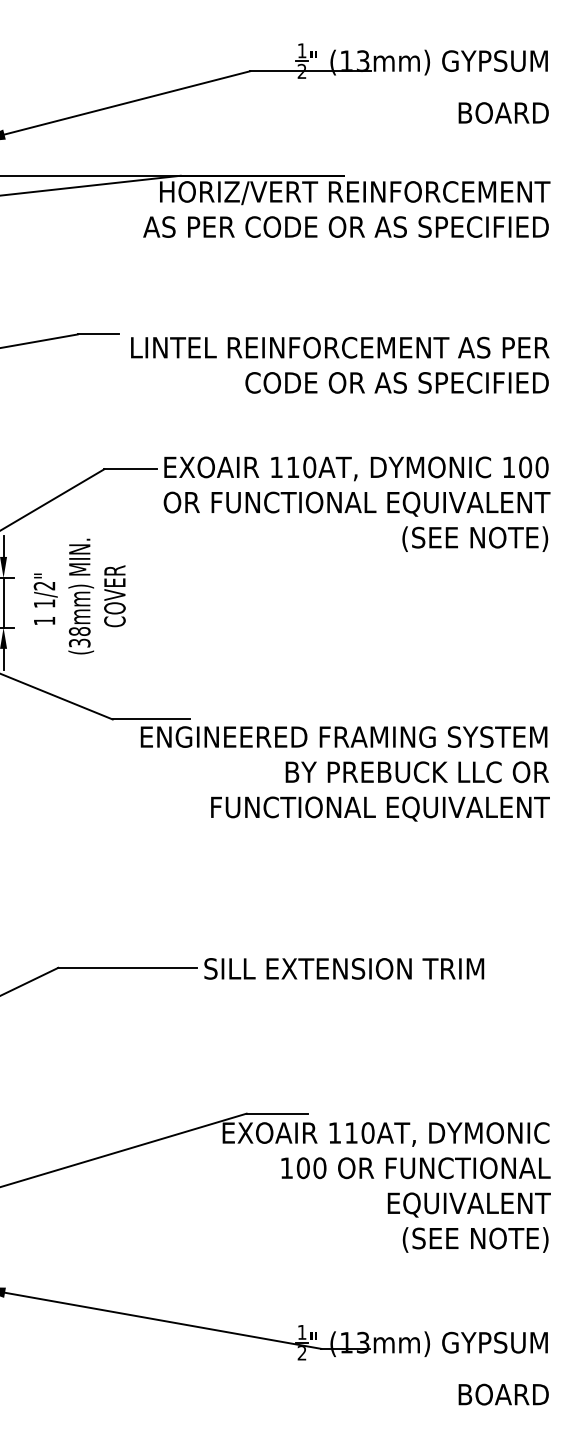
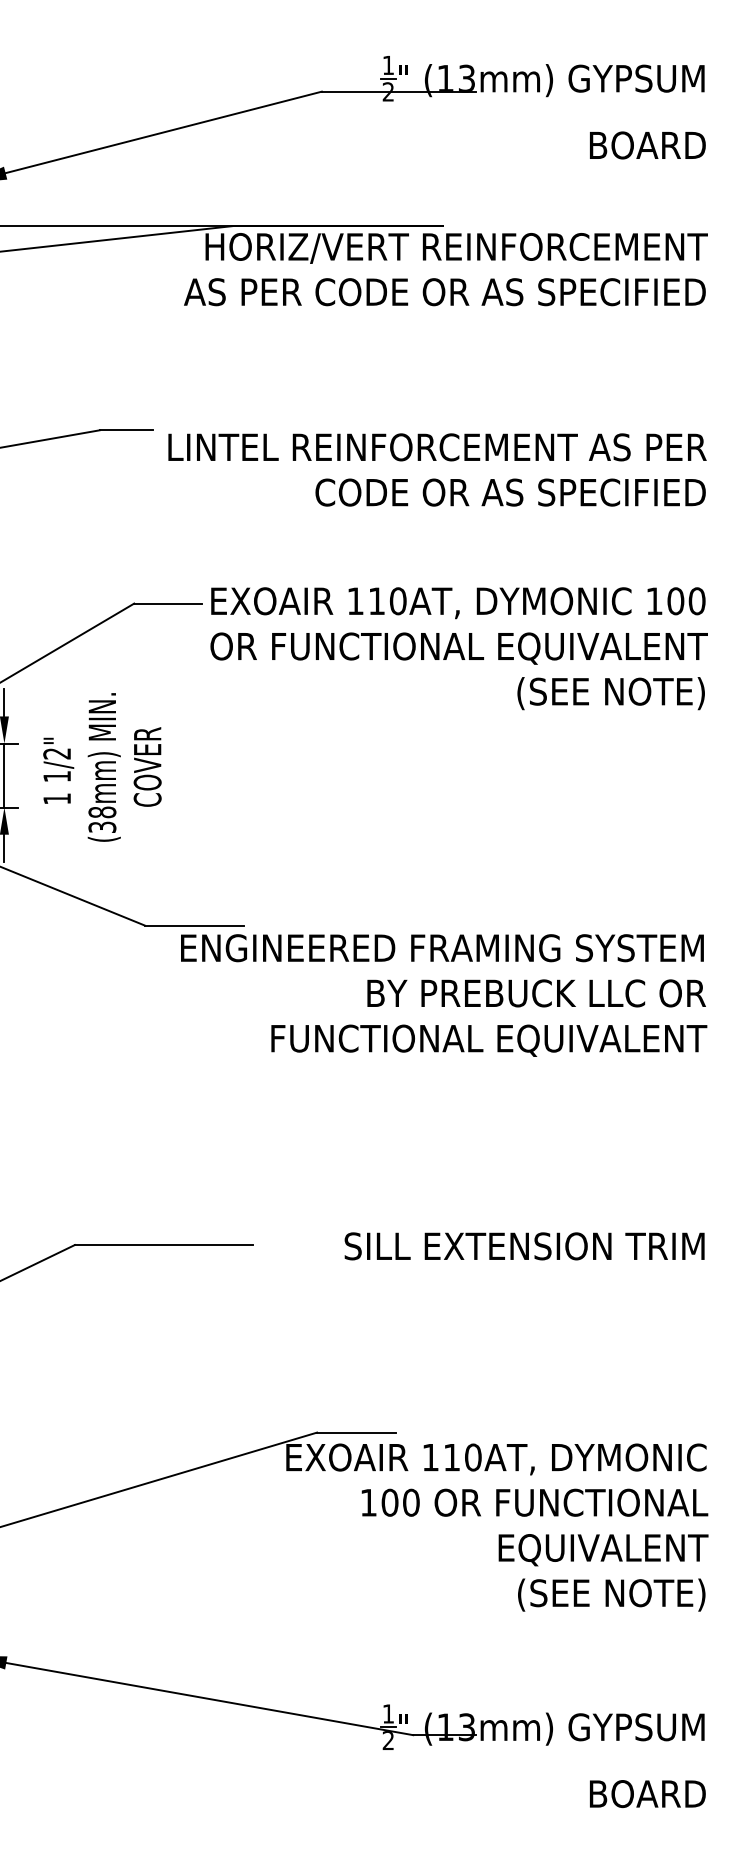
text: (344, 968) -> (524, 1246), moved

